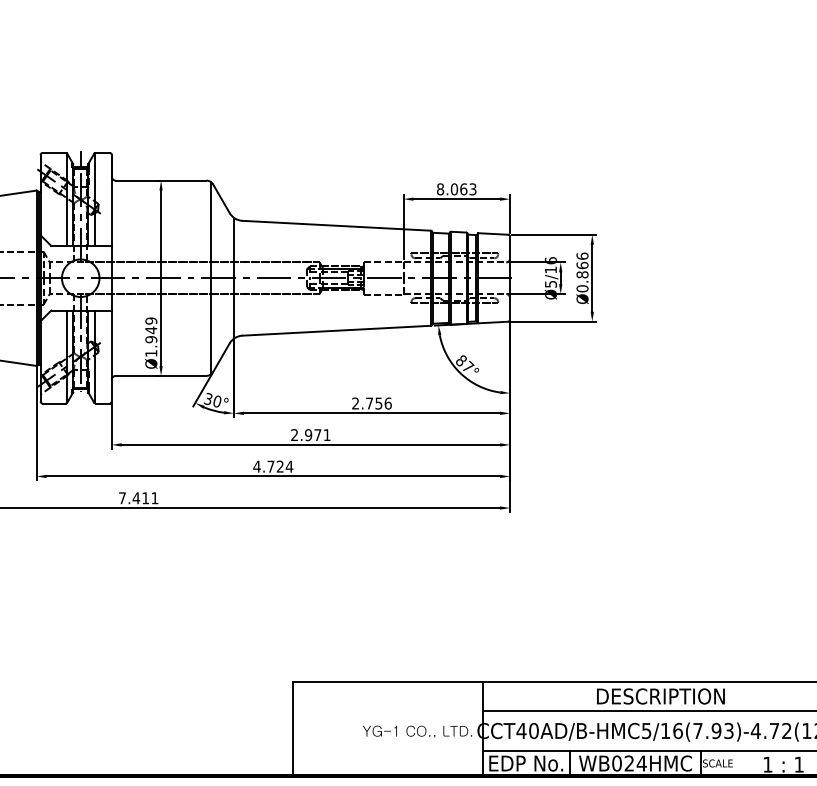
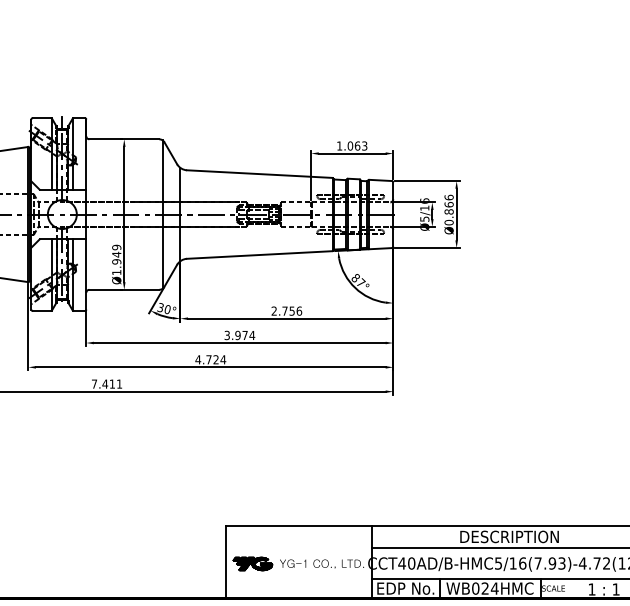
text: (440, 189) -> (339, 146), 8.063 -> 1.063
text: (310, 435) -> (239, 335), 2.971 -> 3.974
part: (327, 731) -> (252, 563), added

